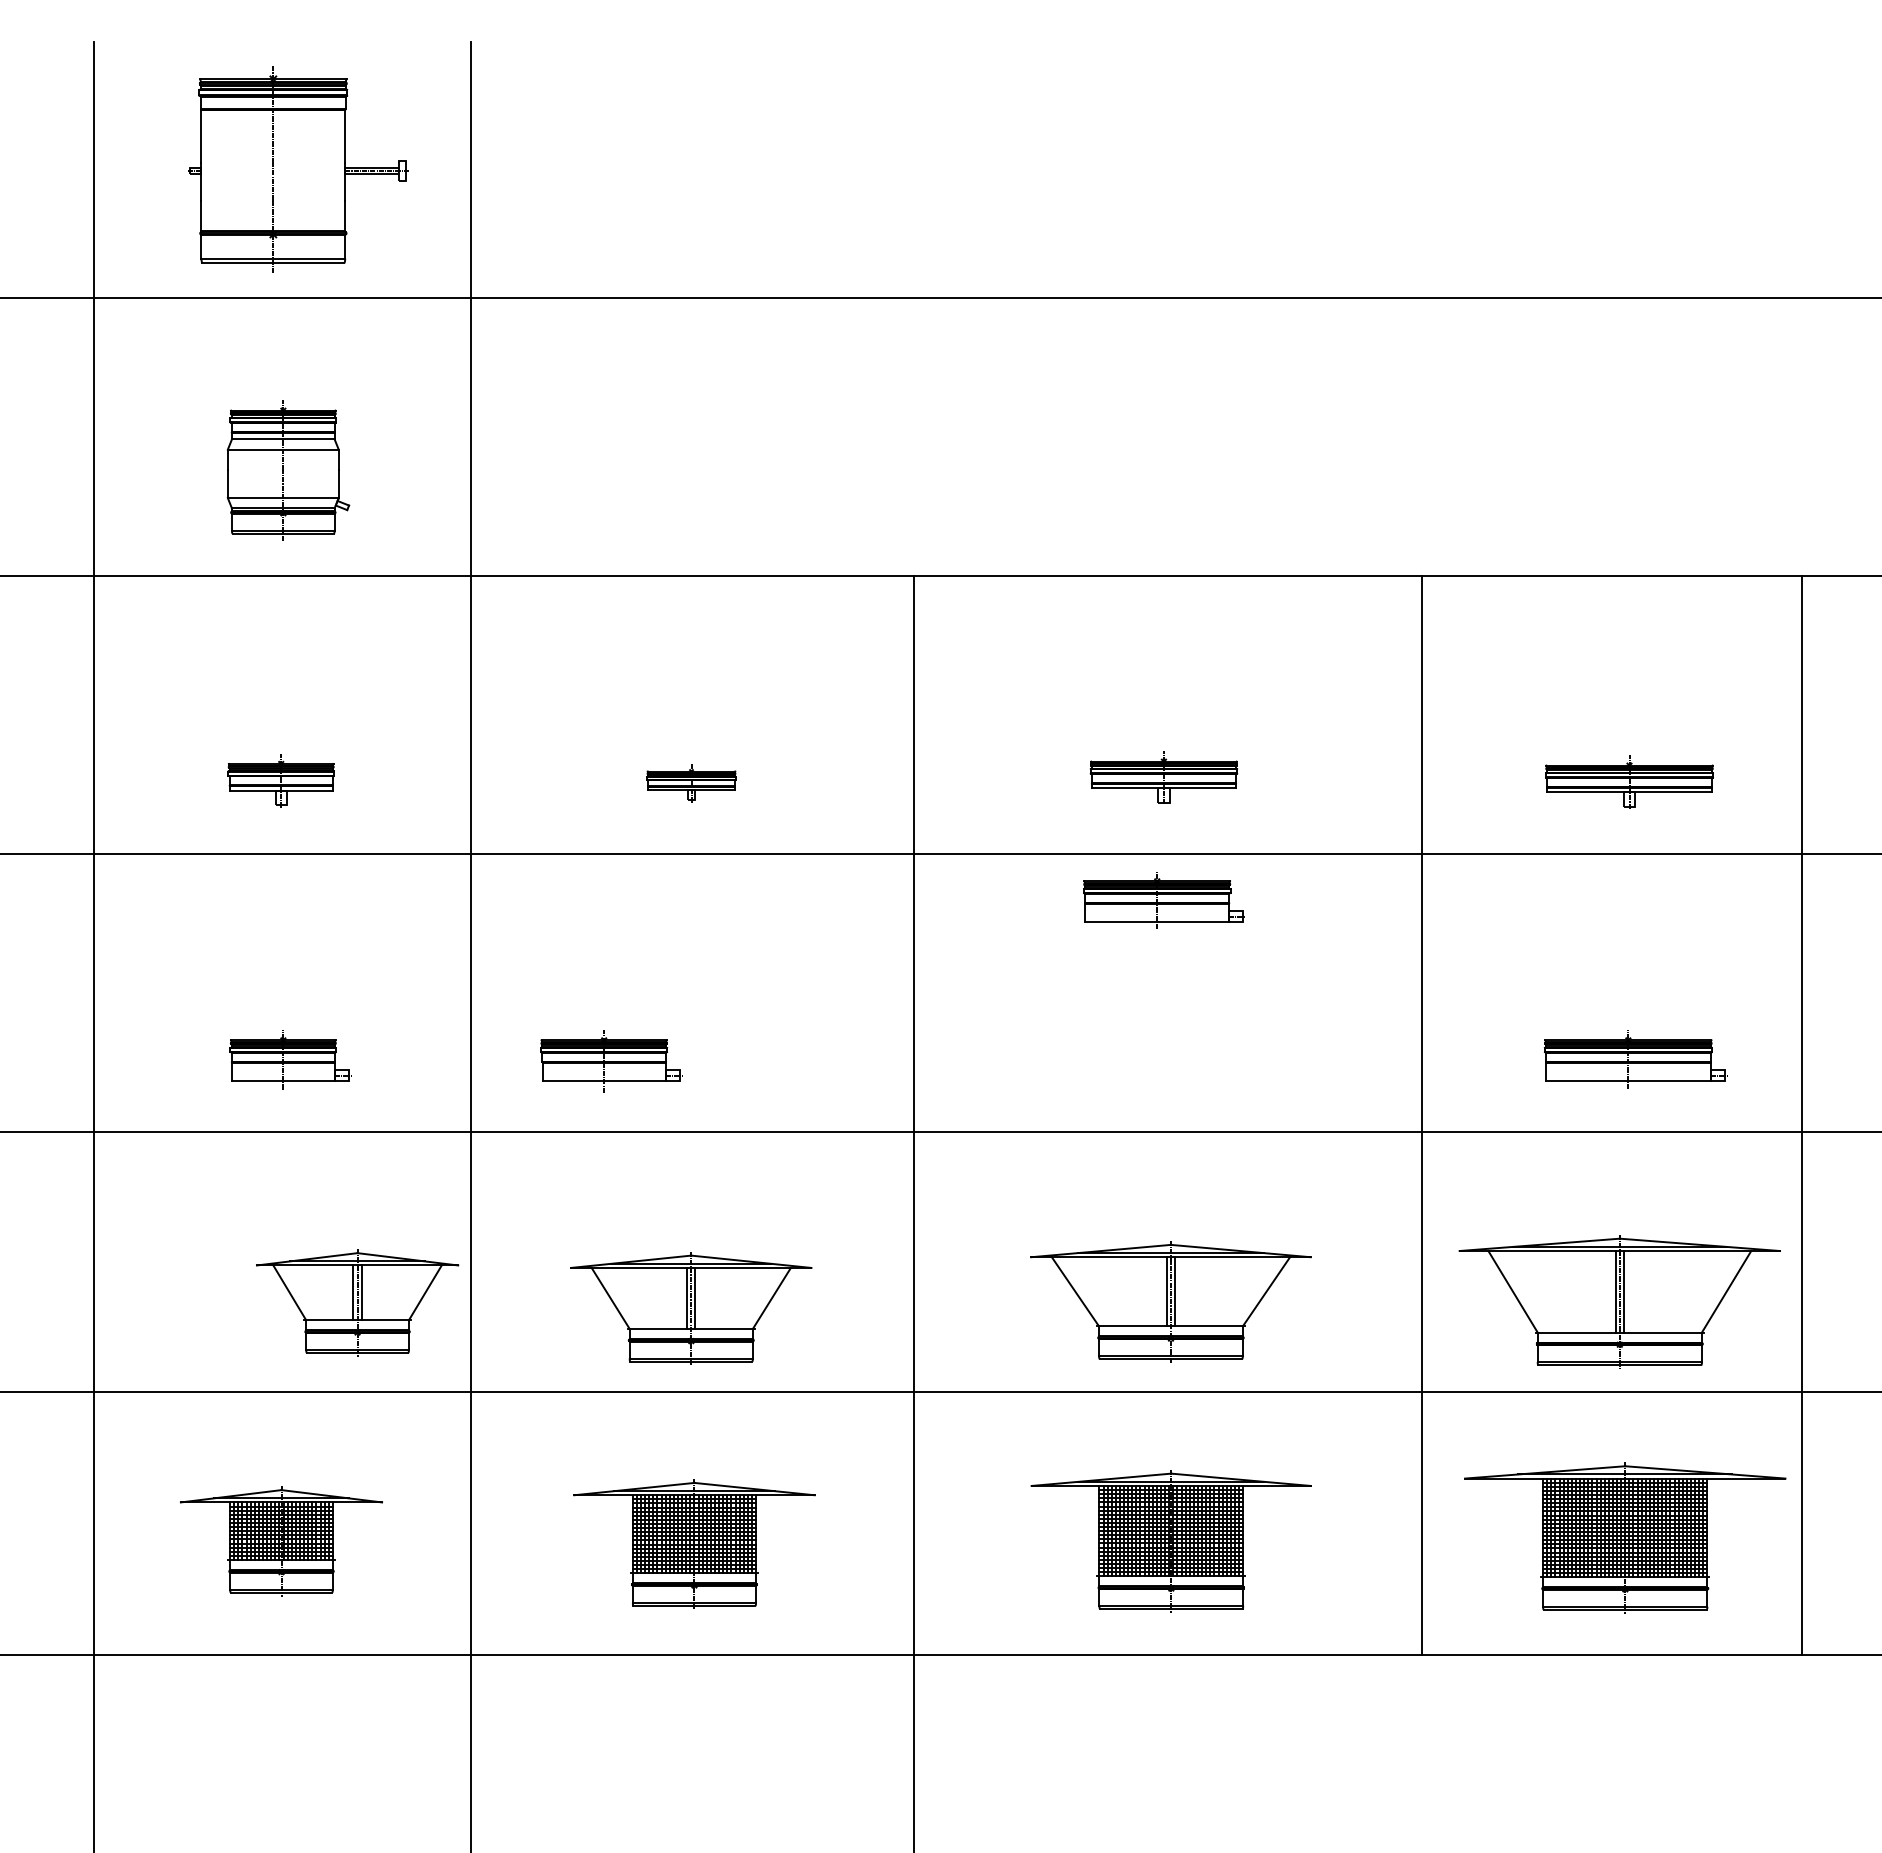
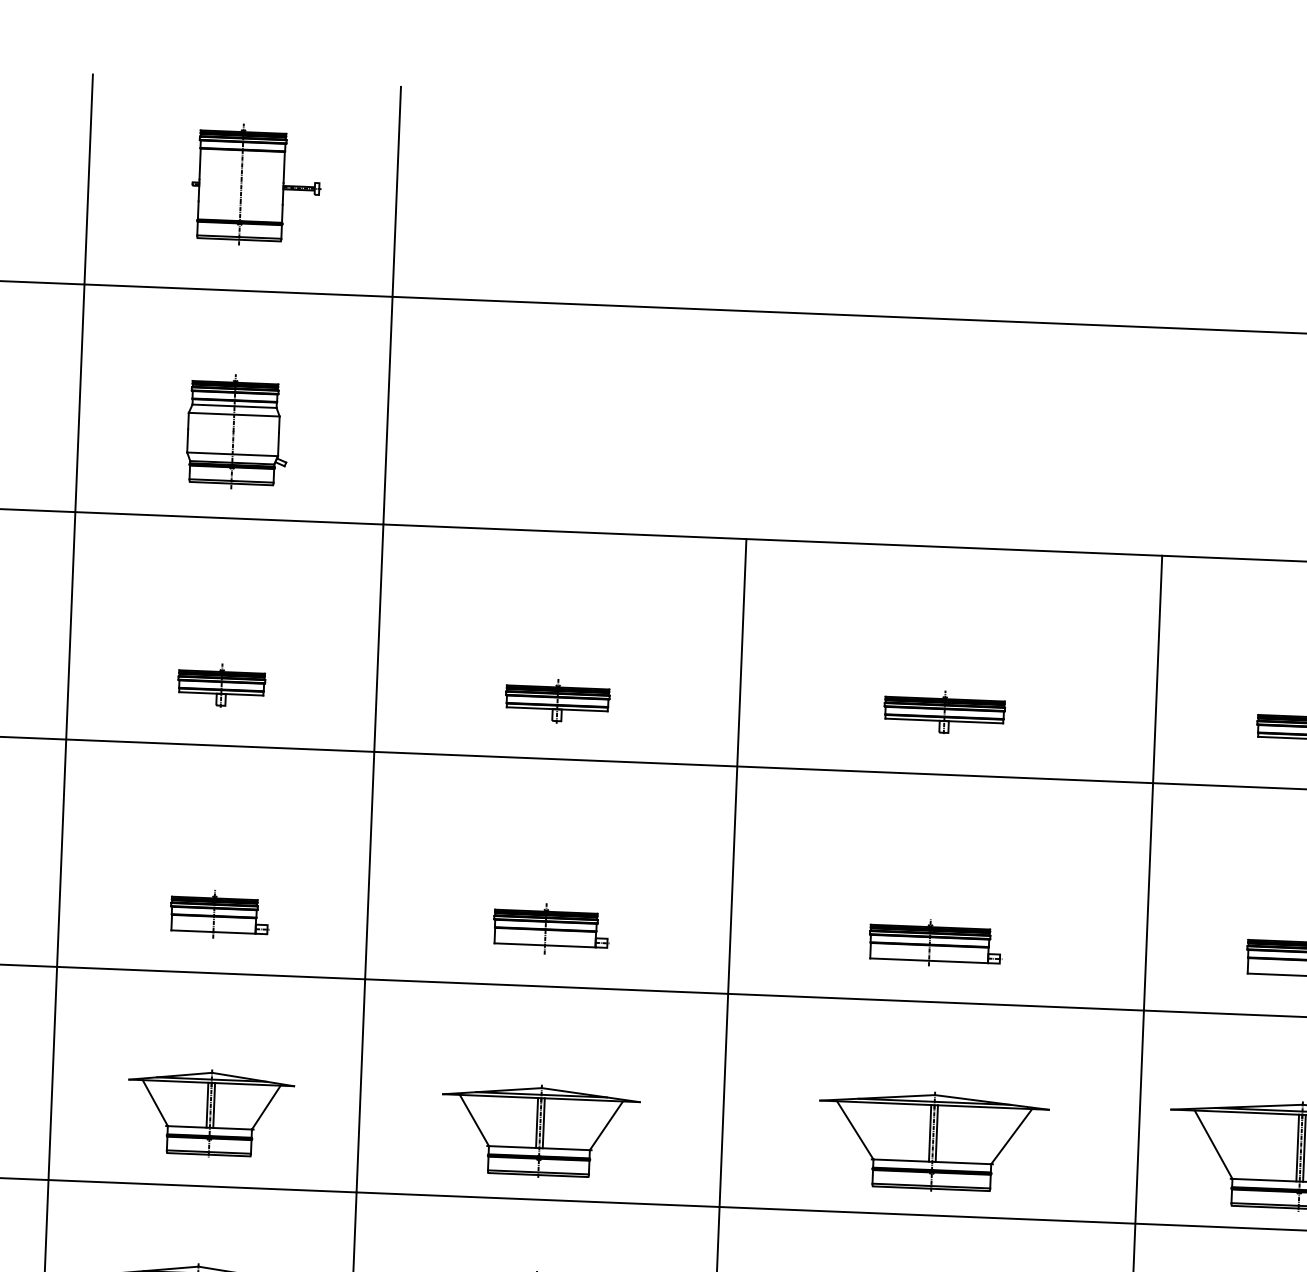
part: (299, 168) -> (256, 184), size x0.71
part: (691, 783) -> (557, 701), size x1.43
part: (1163, 900) -> (935, 943), moved
part: (611, 1061) -> (551, 929), moved
part: (357, 1302) -> (210, 1113), moved

